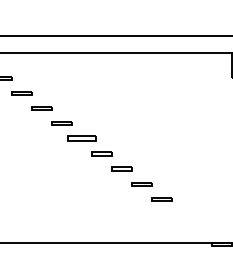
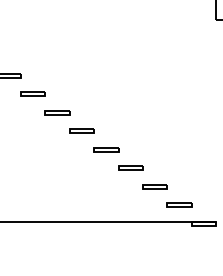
part: (81, 138) -> (32, 93), size x0.71
line: (181, 213) -> (154, 185), added
line: (201, 228) -> (179, 203), added

